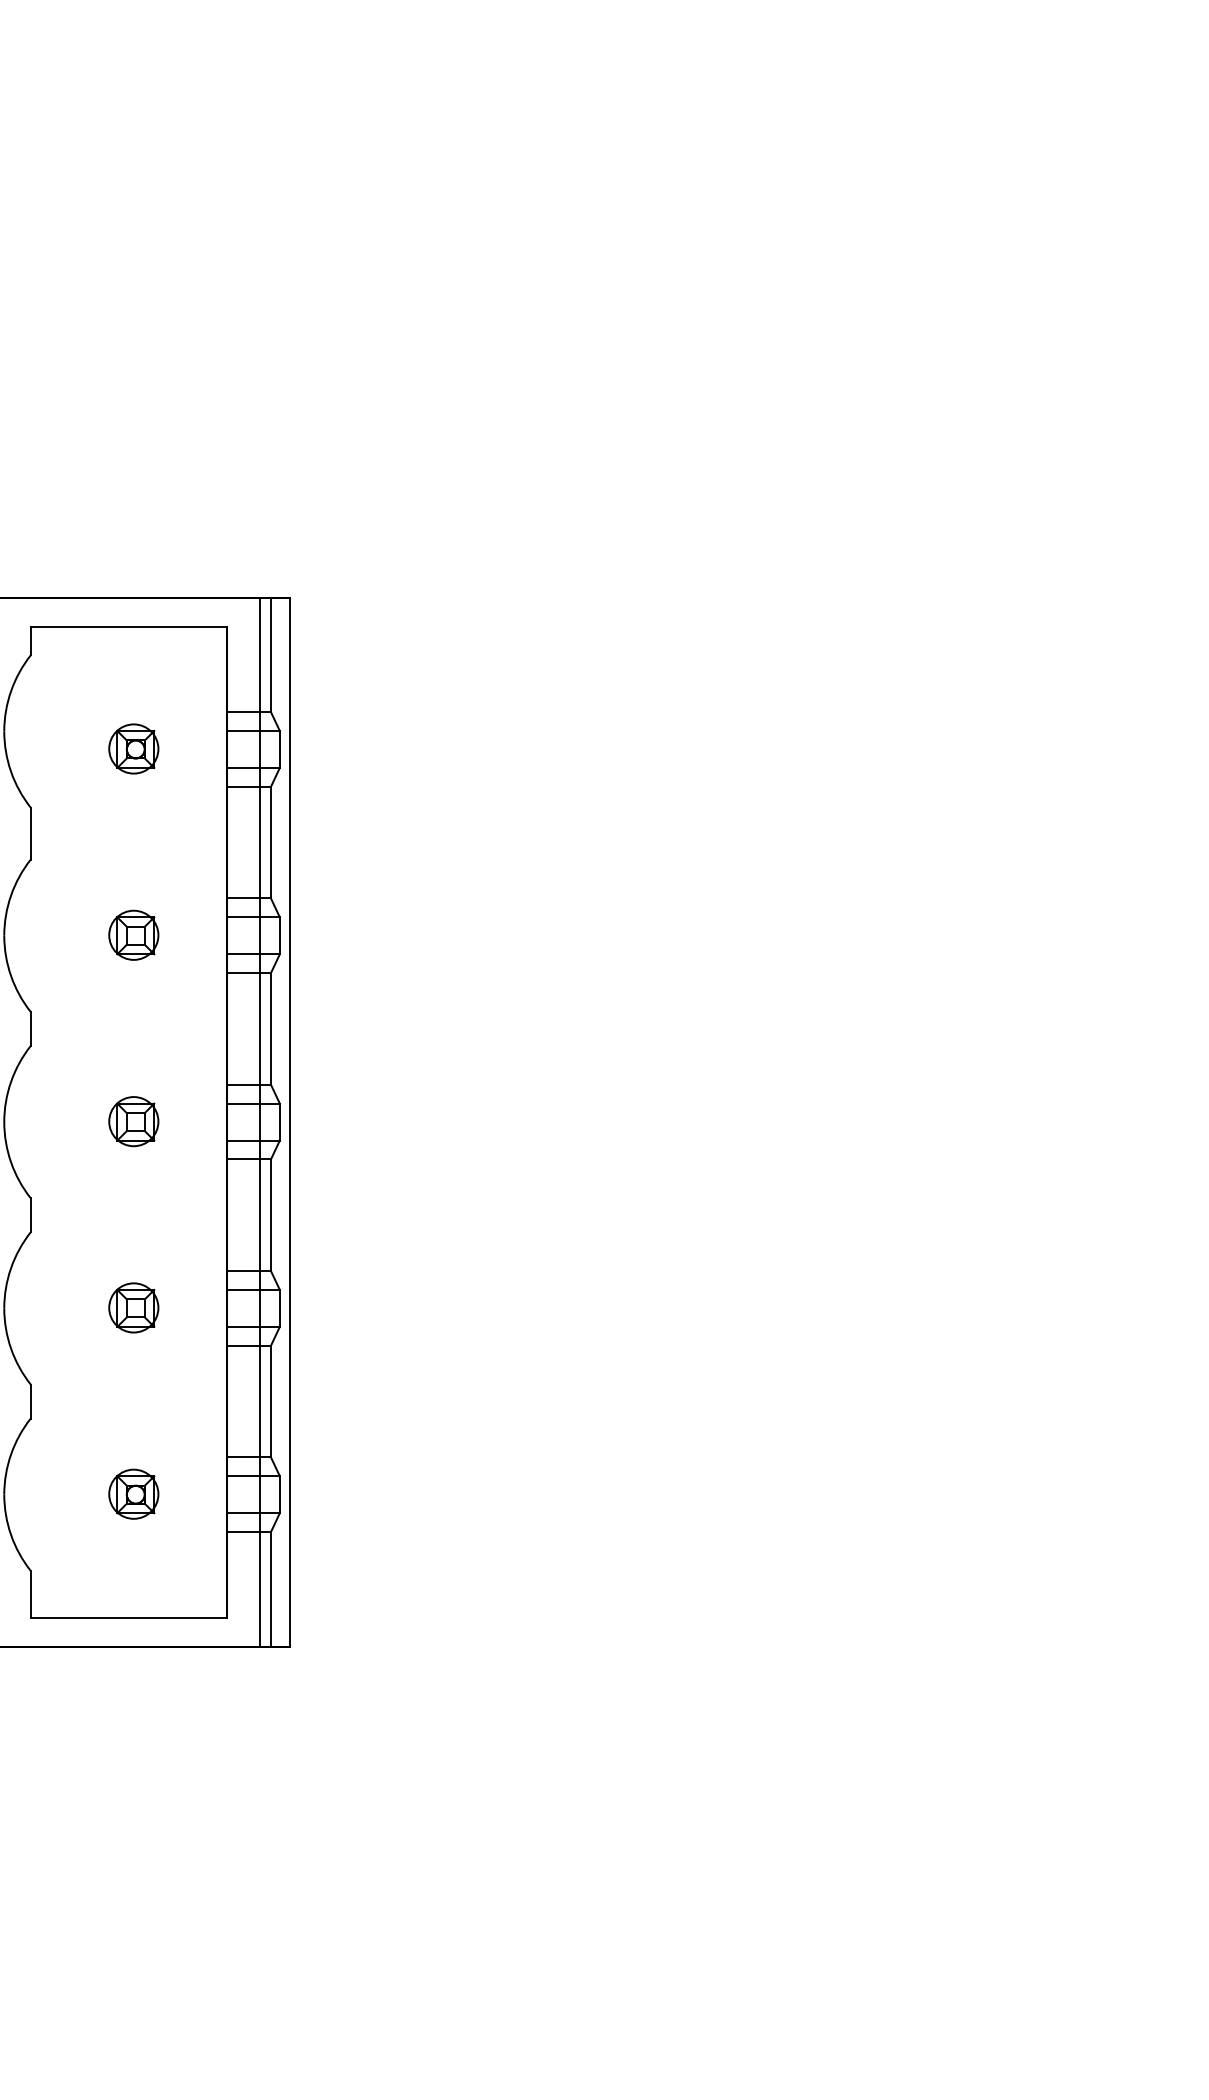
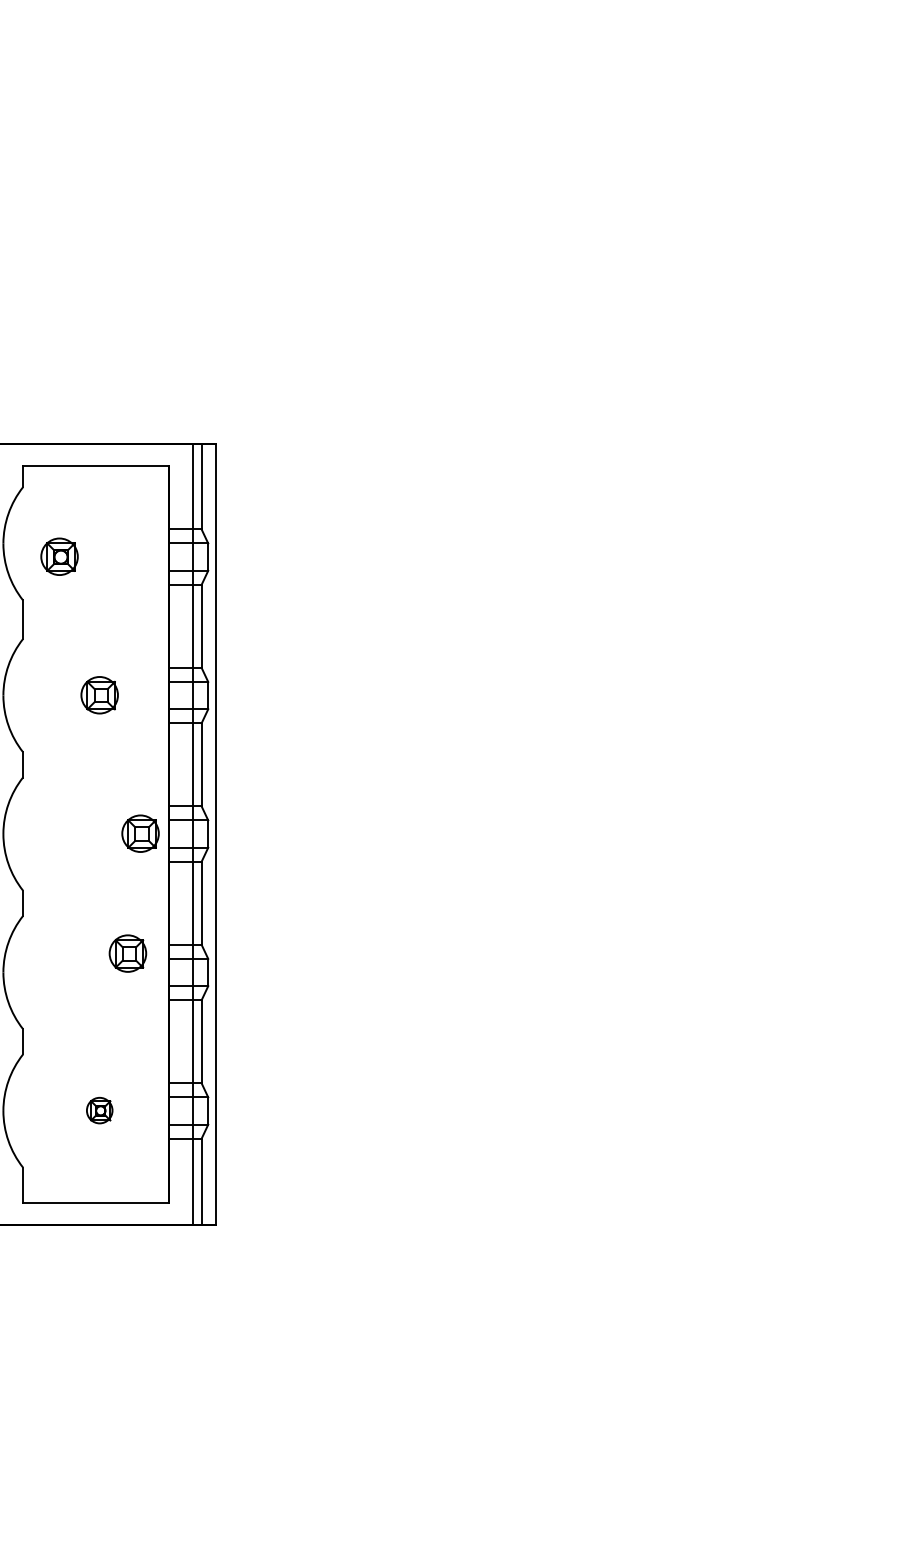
part: (133, 748) -> (59, 556), moved
part: (133, 1121) -> (140, 833), moved
part: (133, 1307) -> (127, 953), moved
part: (133, 1493) -> (99, 1110), size x0.7

